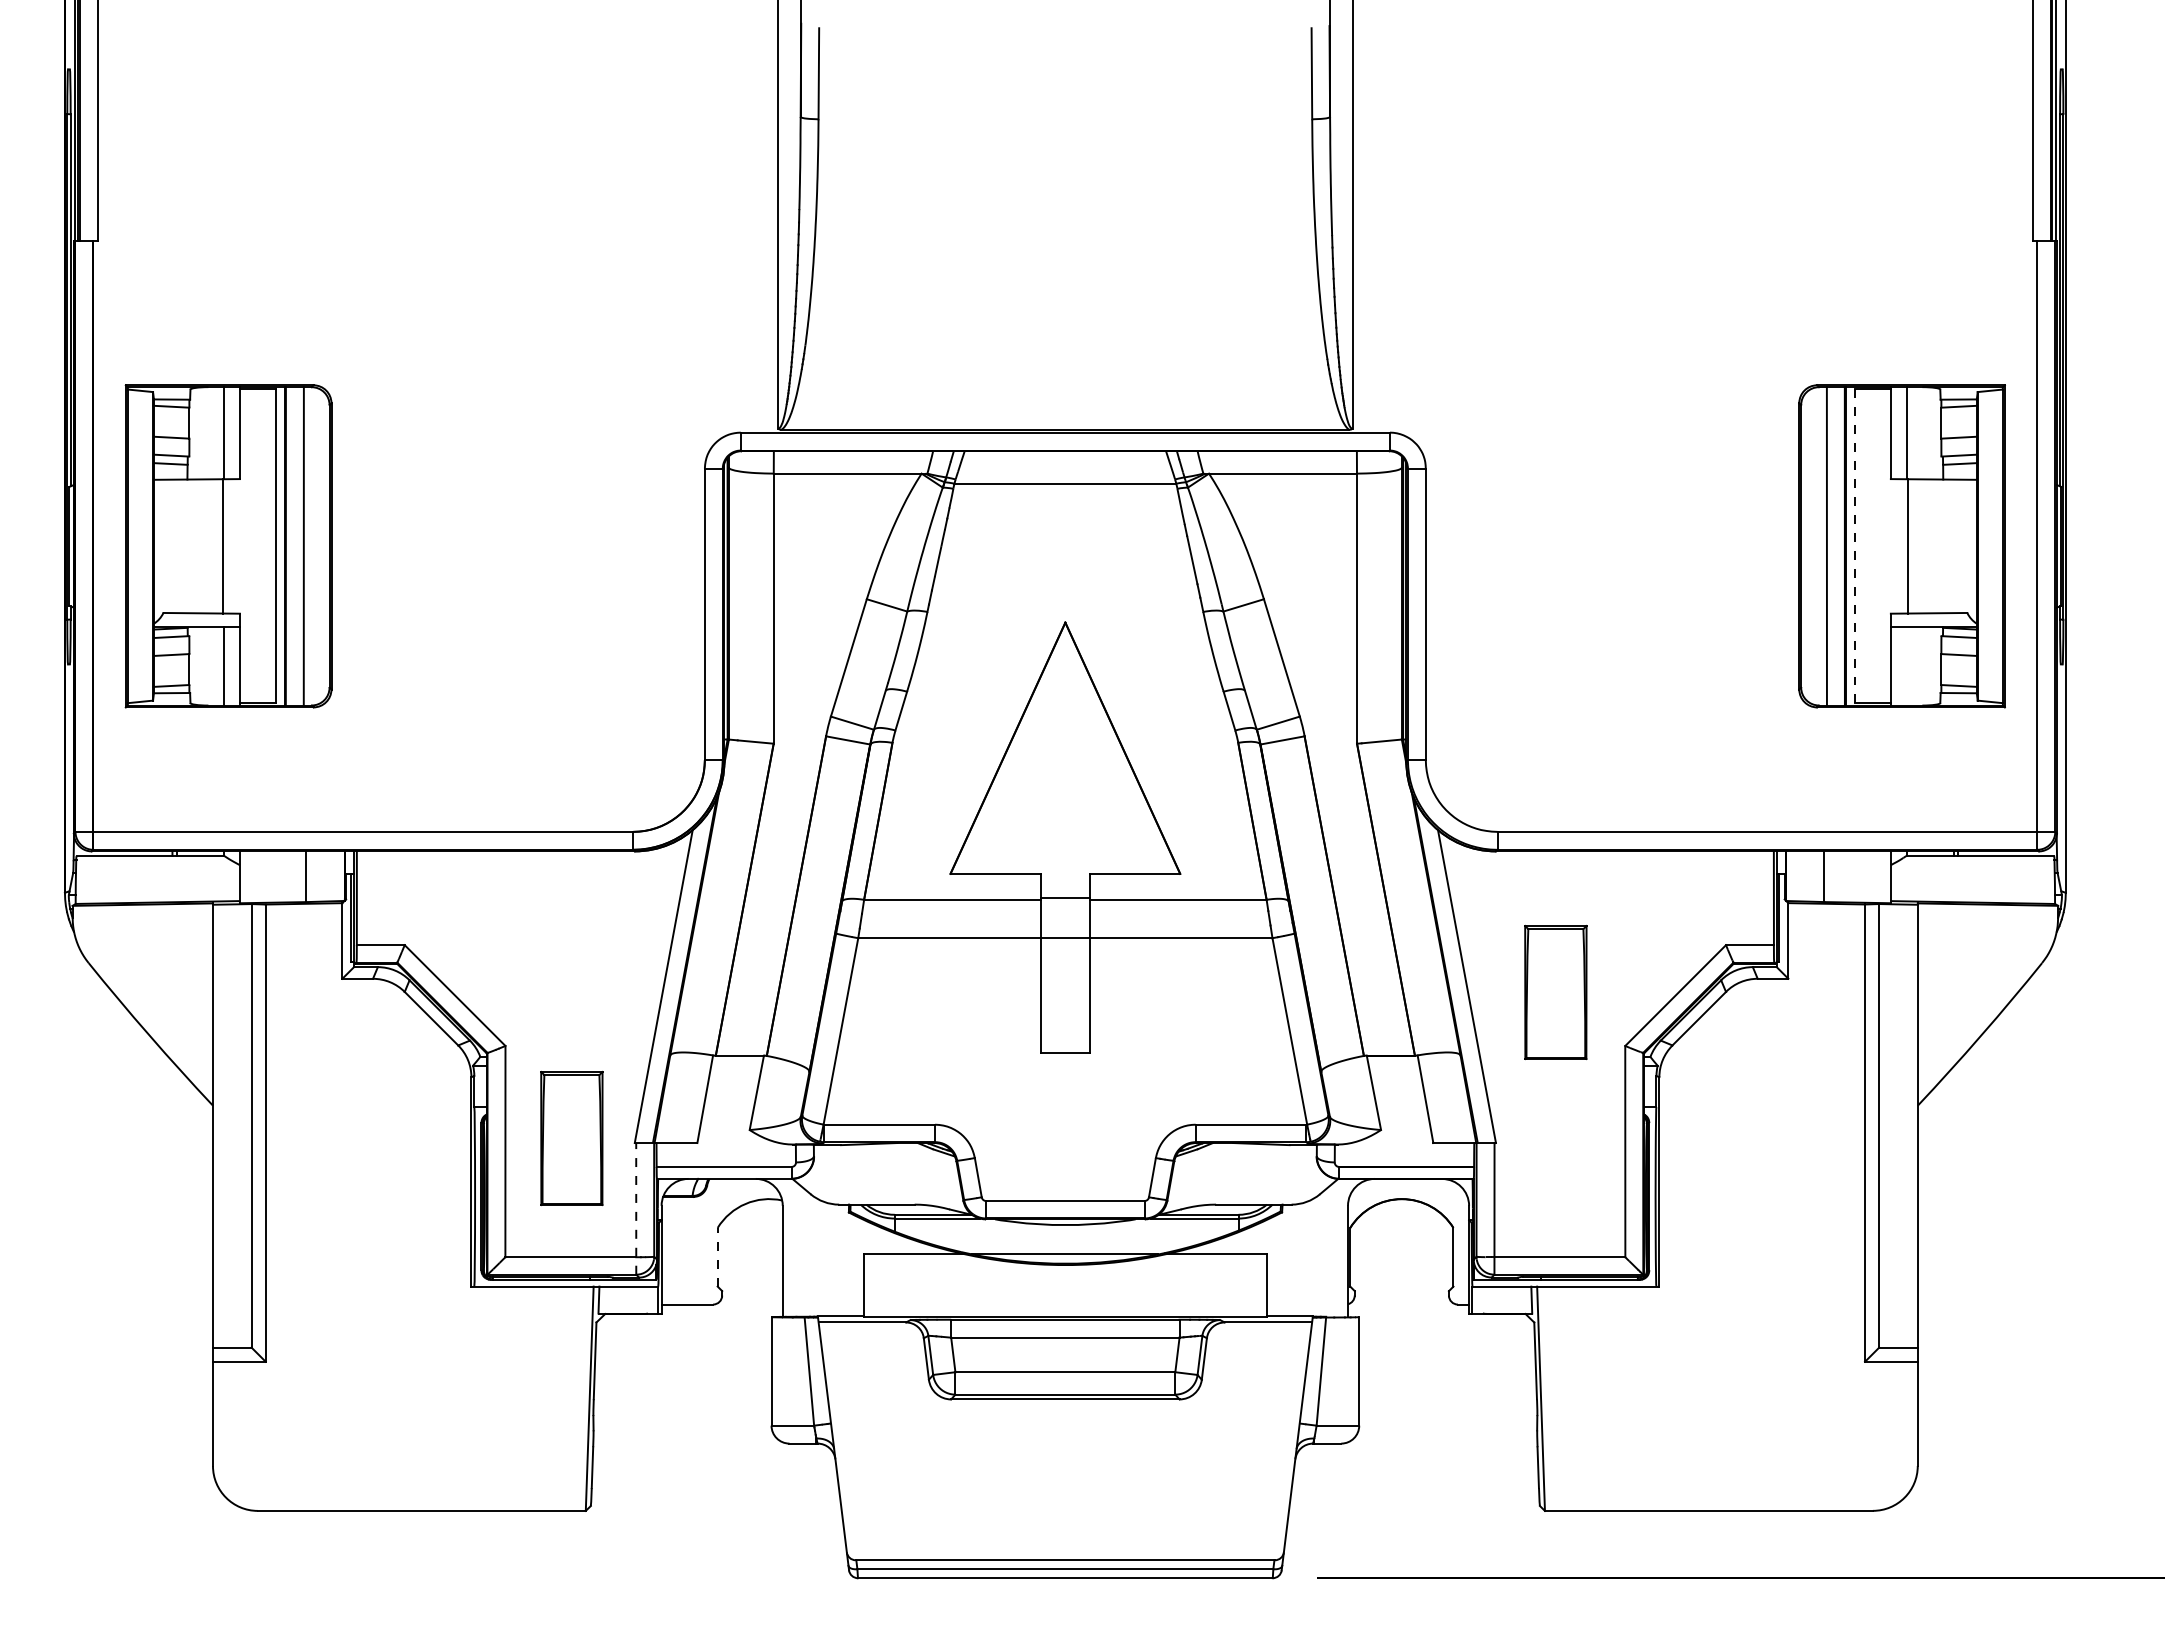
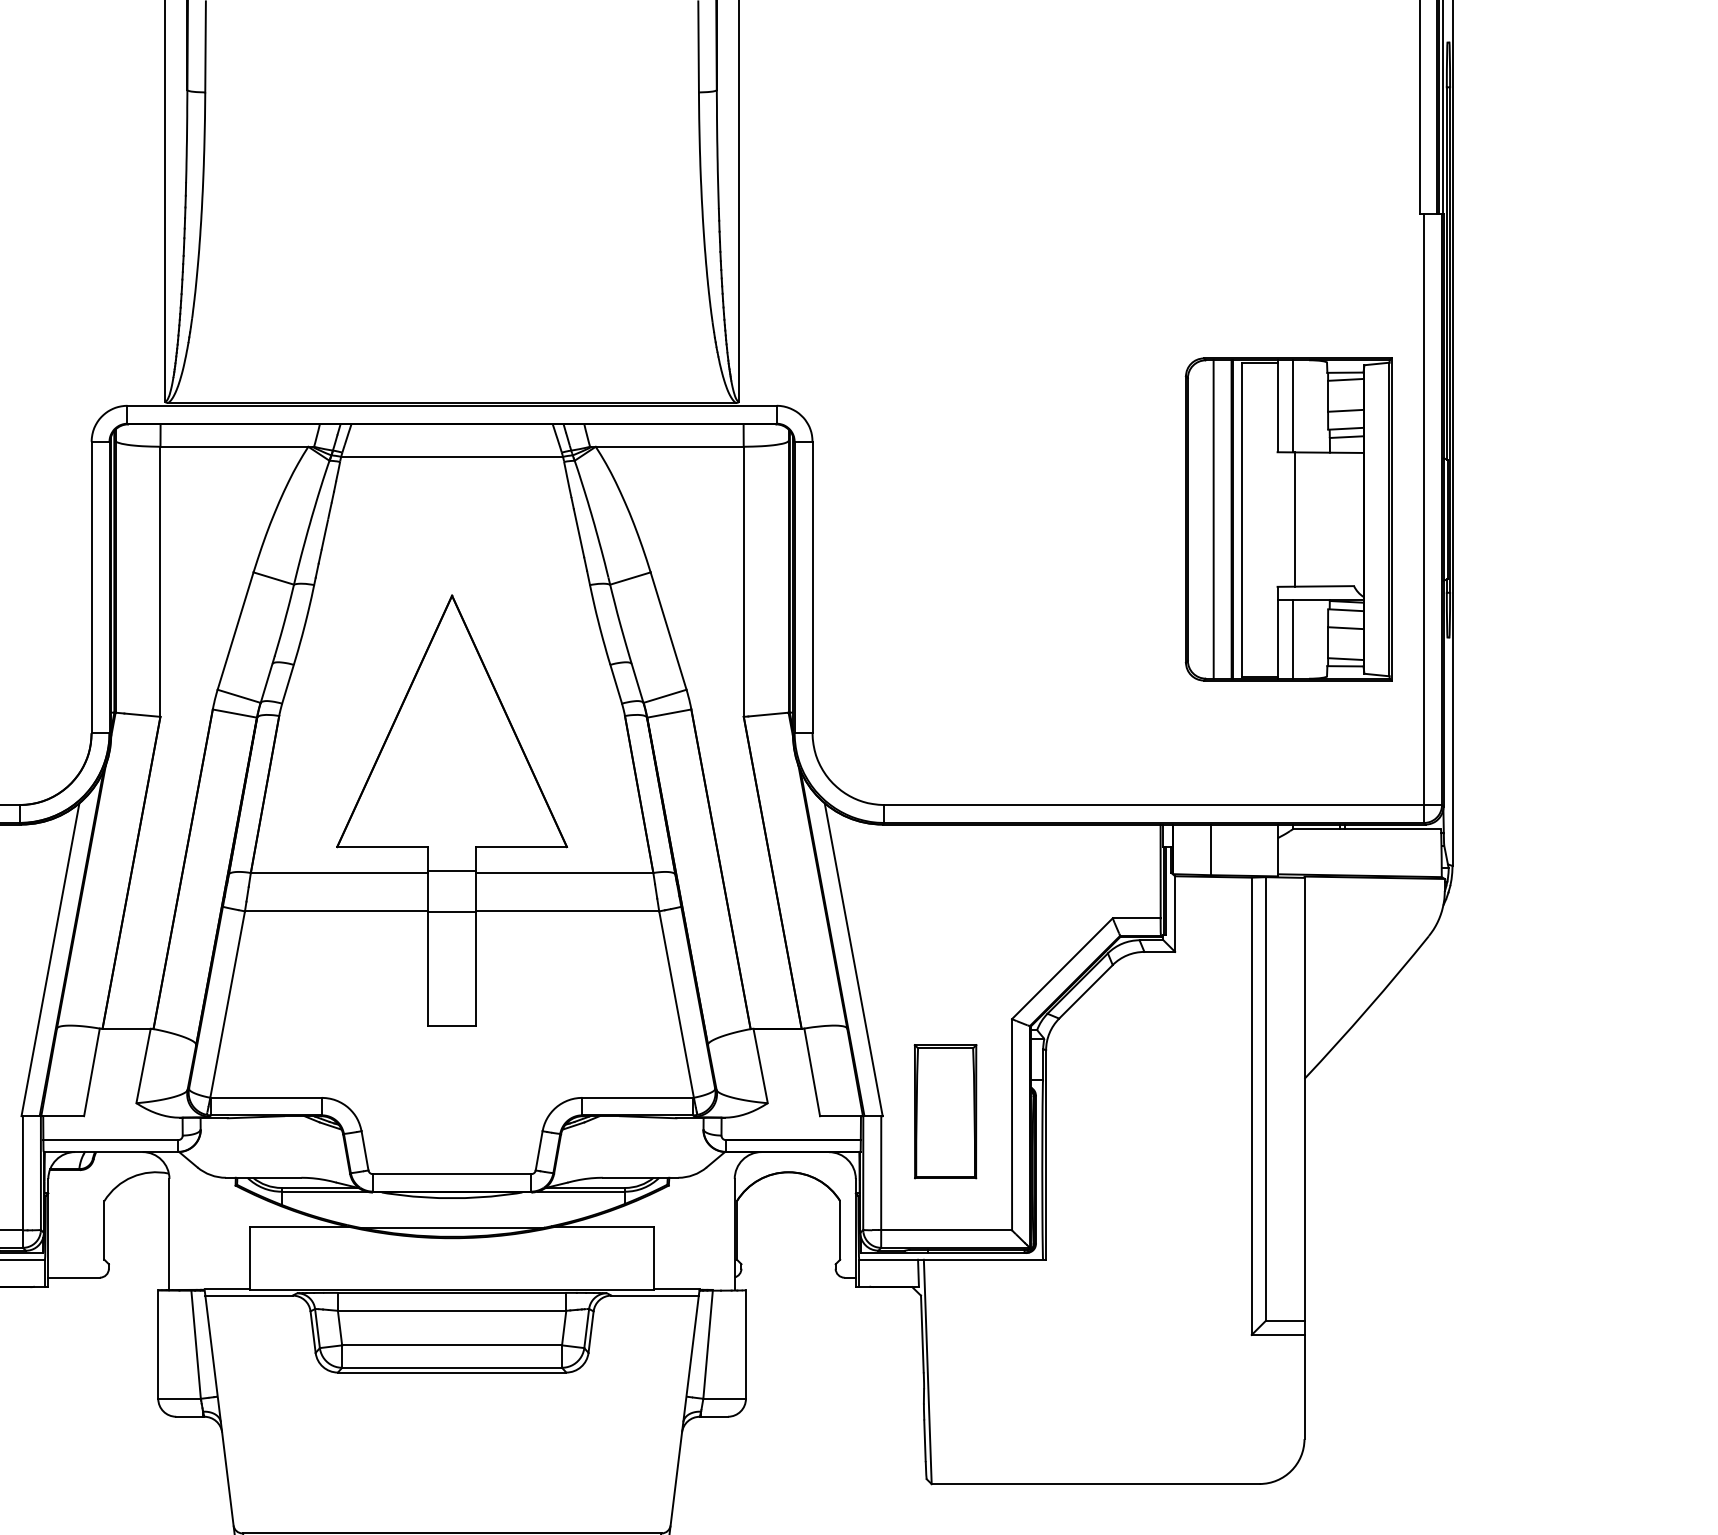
line: (1854, 546) -> (1241, 519), dashed -> solid
line: (1906, 666) -> (1293, 639), added
part: (1555, 992) -> (945, 1111), moved
line: (636, 1208) -> (23, 1181), dashed -> solid
line: (717, 1256) -> (104, 1229), dashed -> solid

